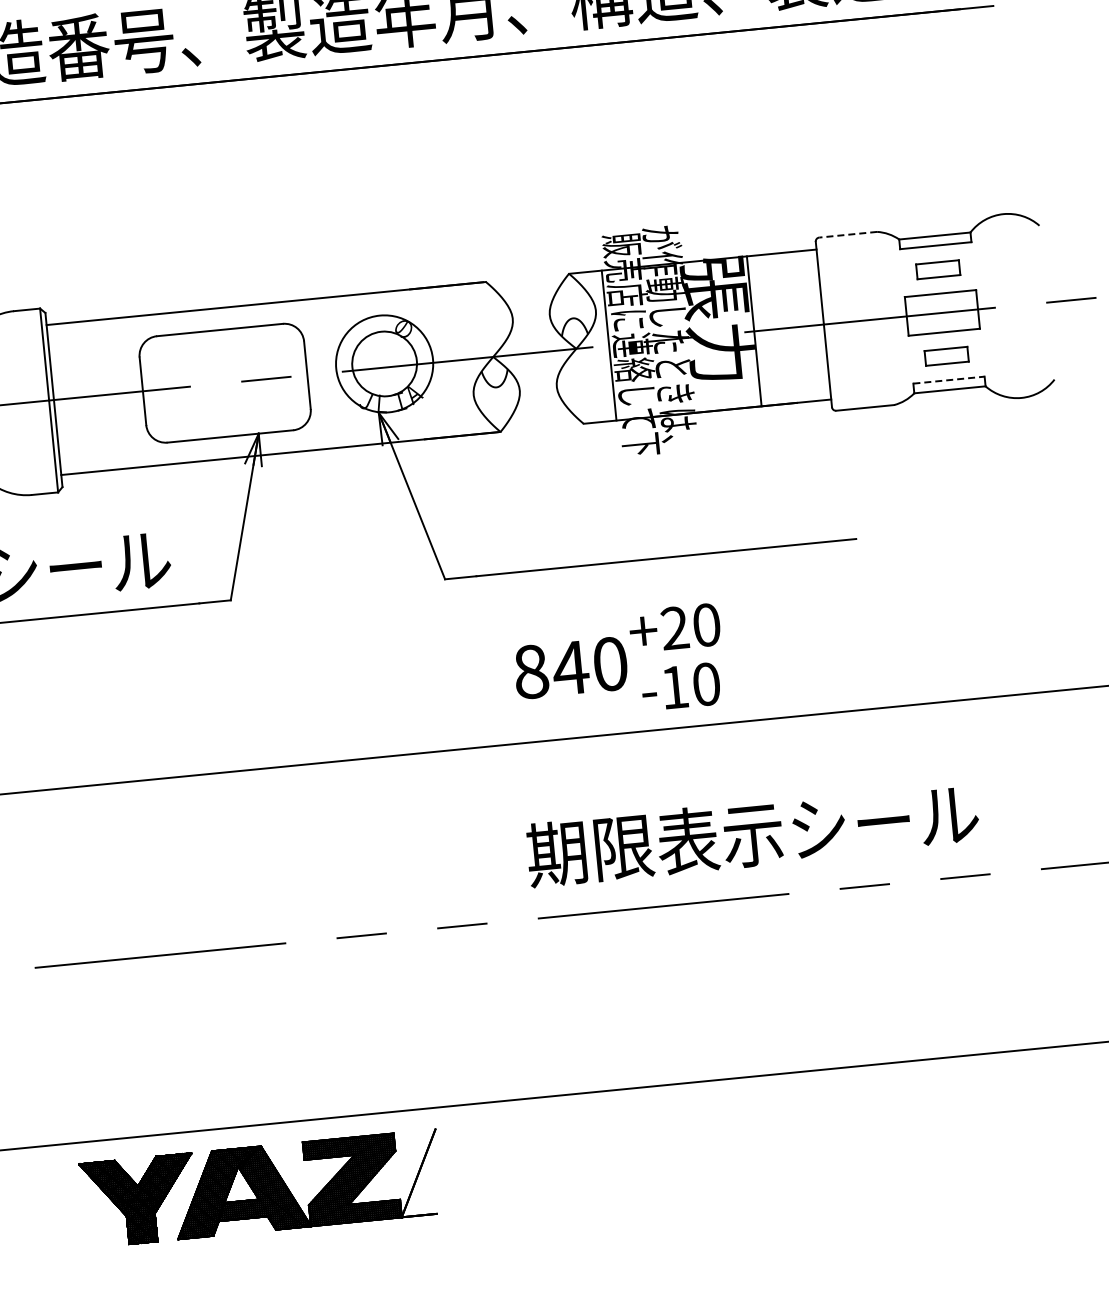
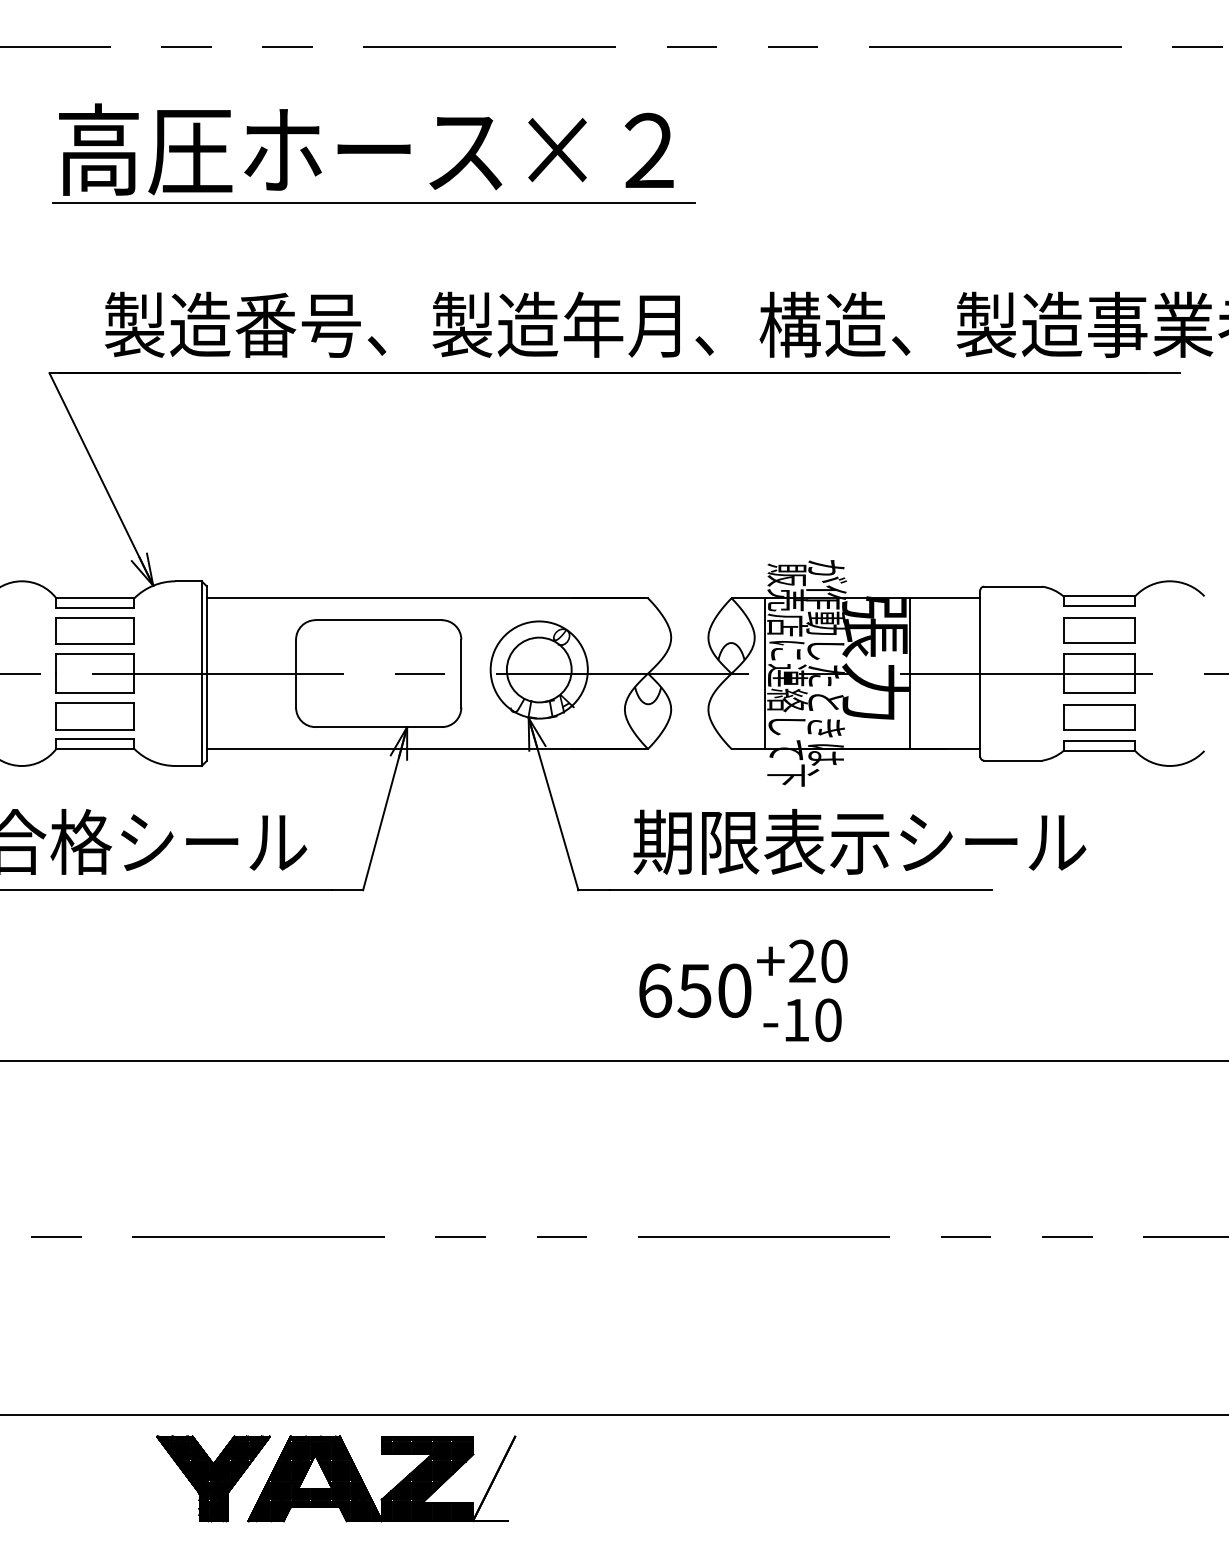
line: (847, 234) -> (1012, 586), dashed -> solid
part: (938, 269) -> (1099, 630), size x1.67
part: (946, 356) -> (1099, 717), size x1.67
line: (949, 380) -> (1099, 741), dashed -> solid
text: (551, 669) -> (675, 990), 840 -> 650
text: (752, 833) -> (859, 841), moved

